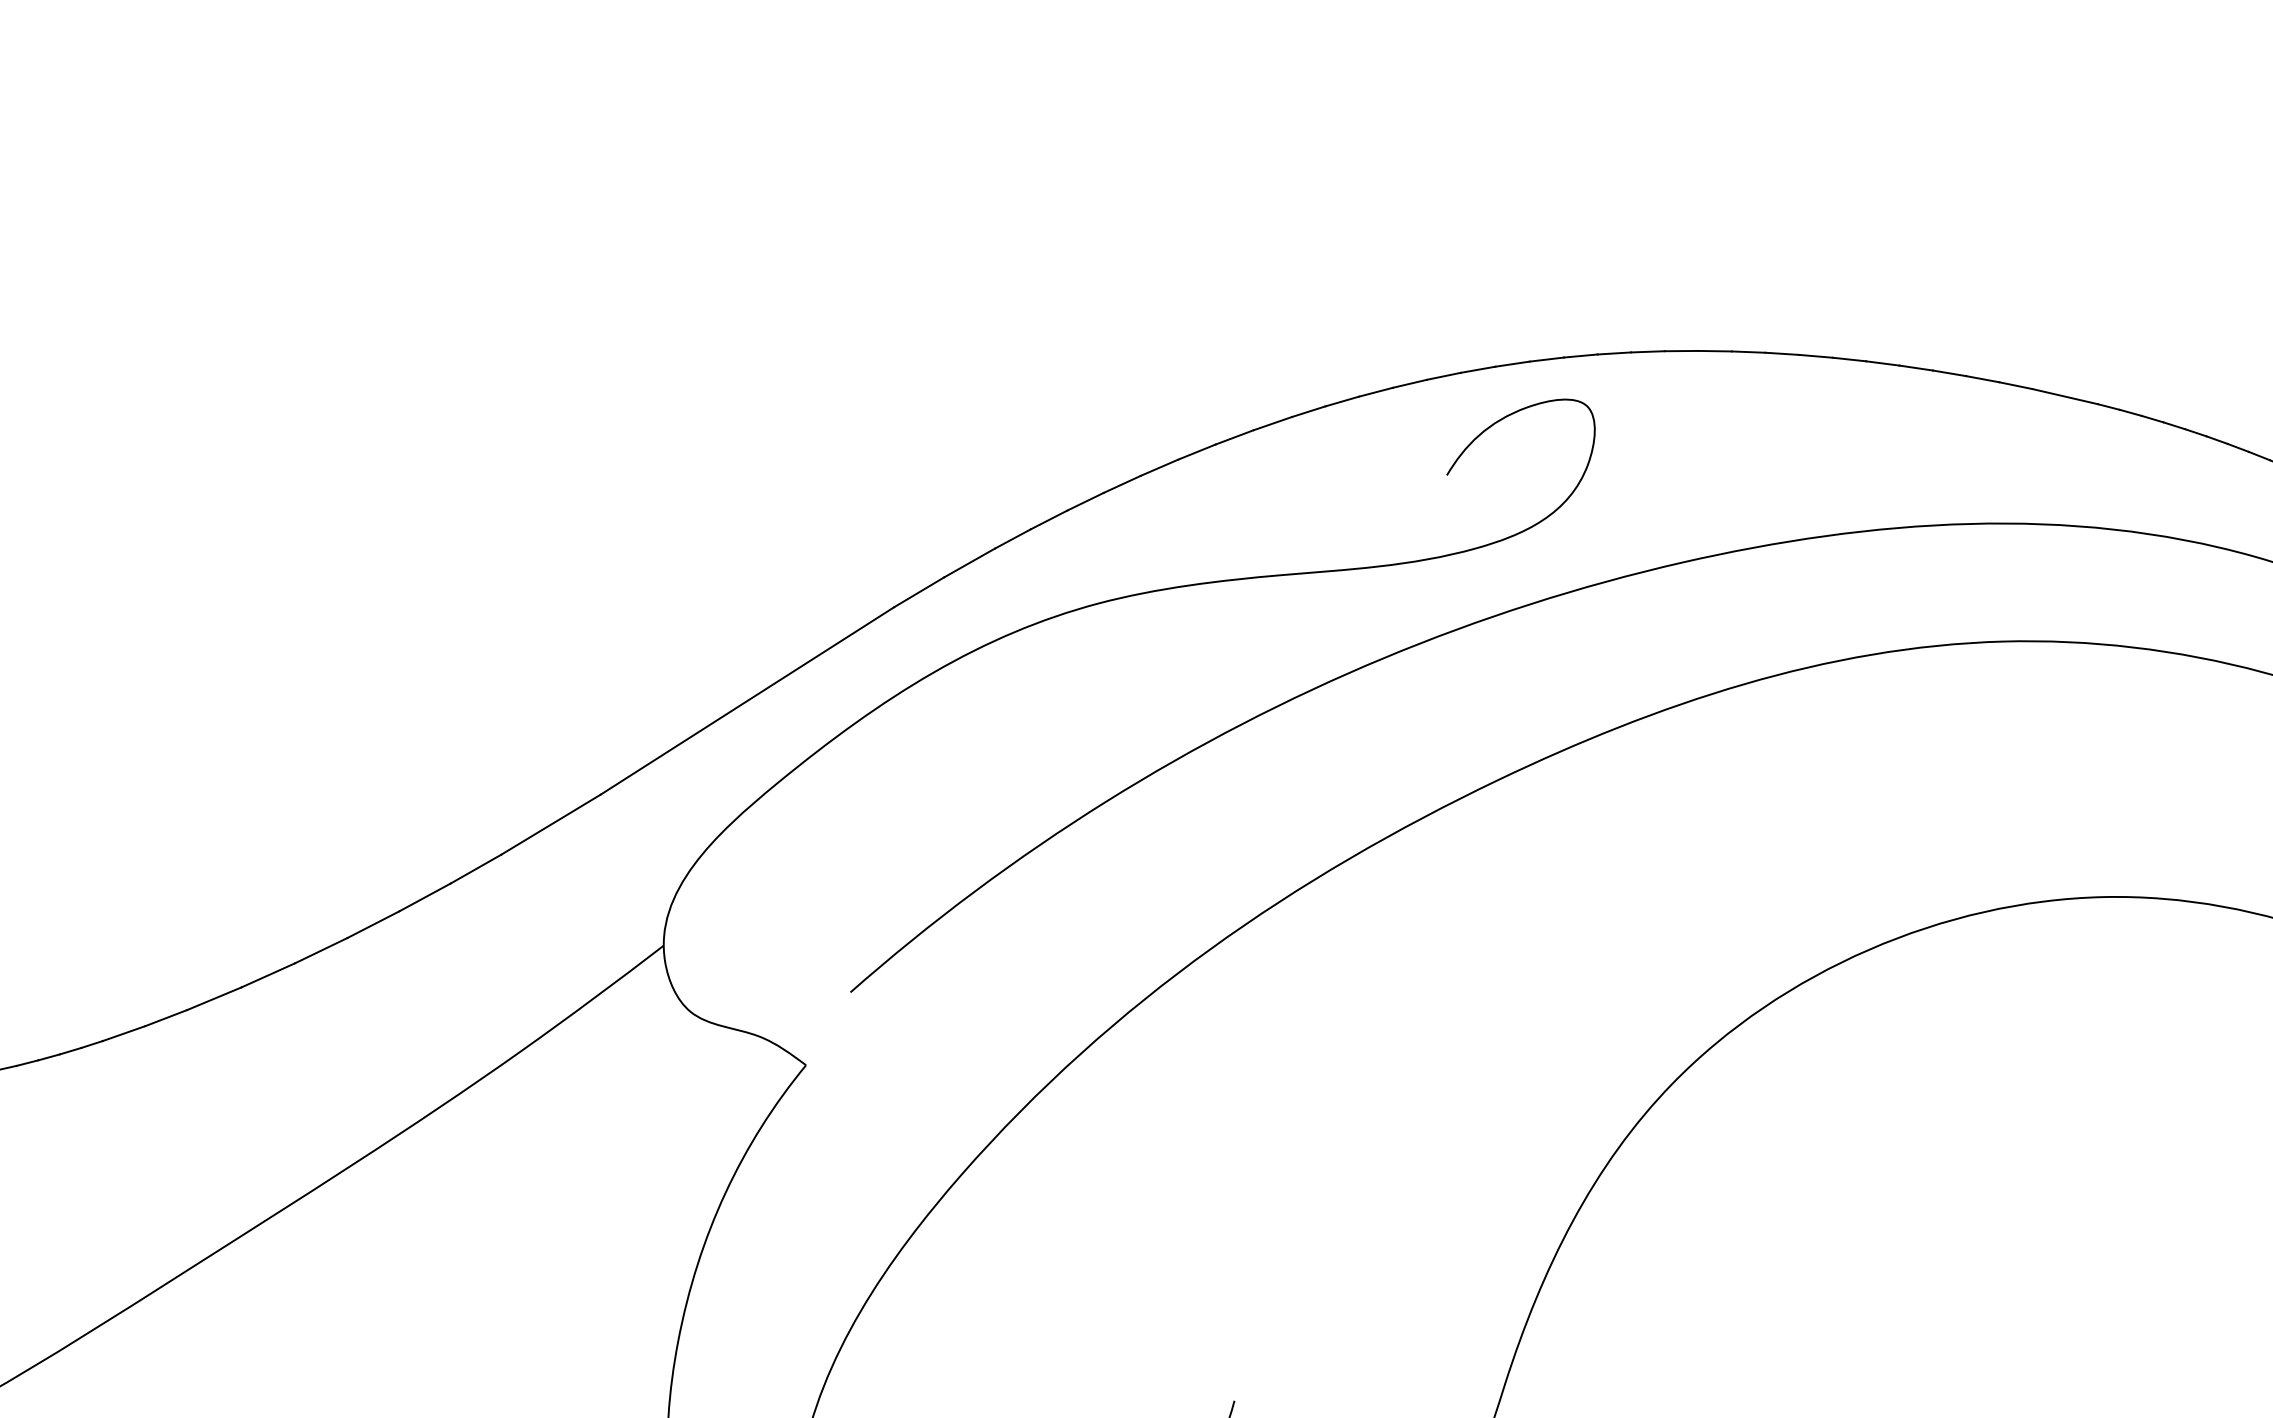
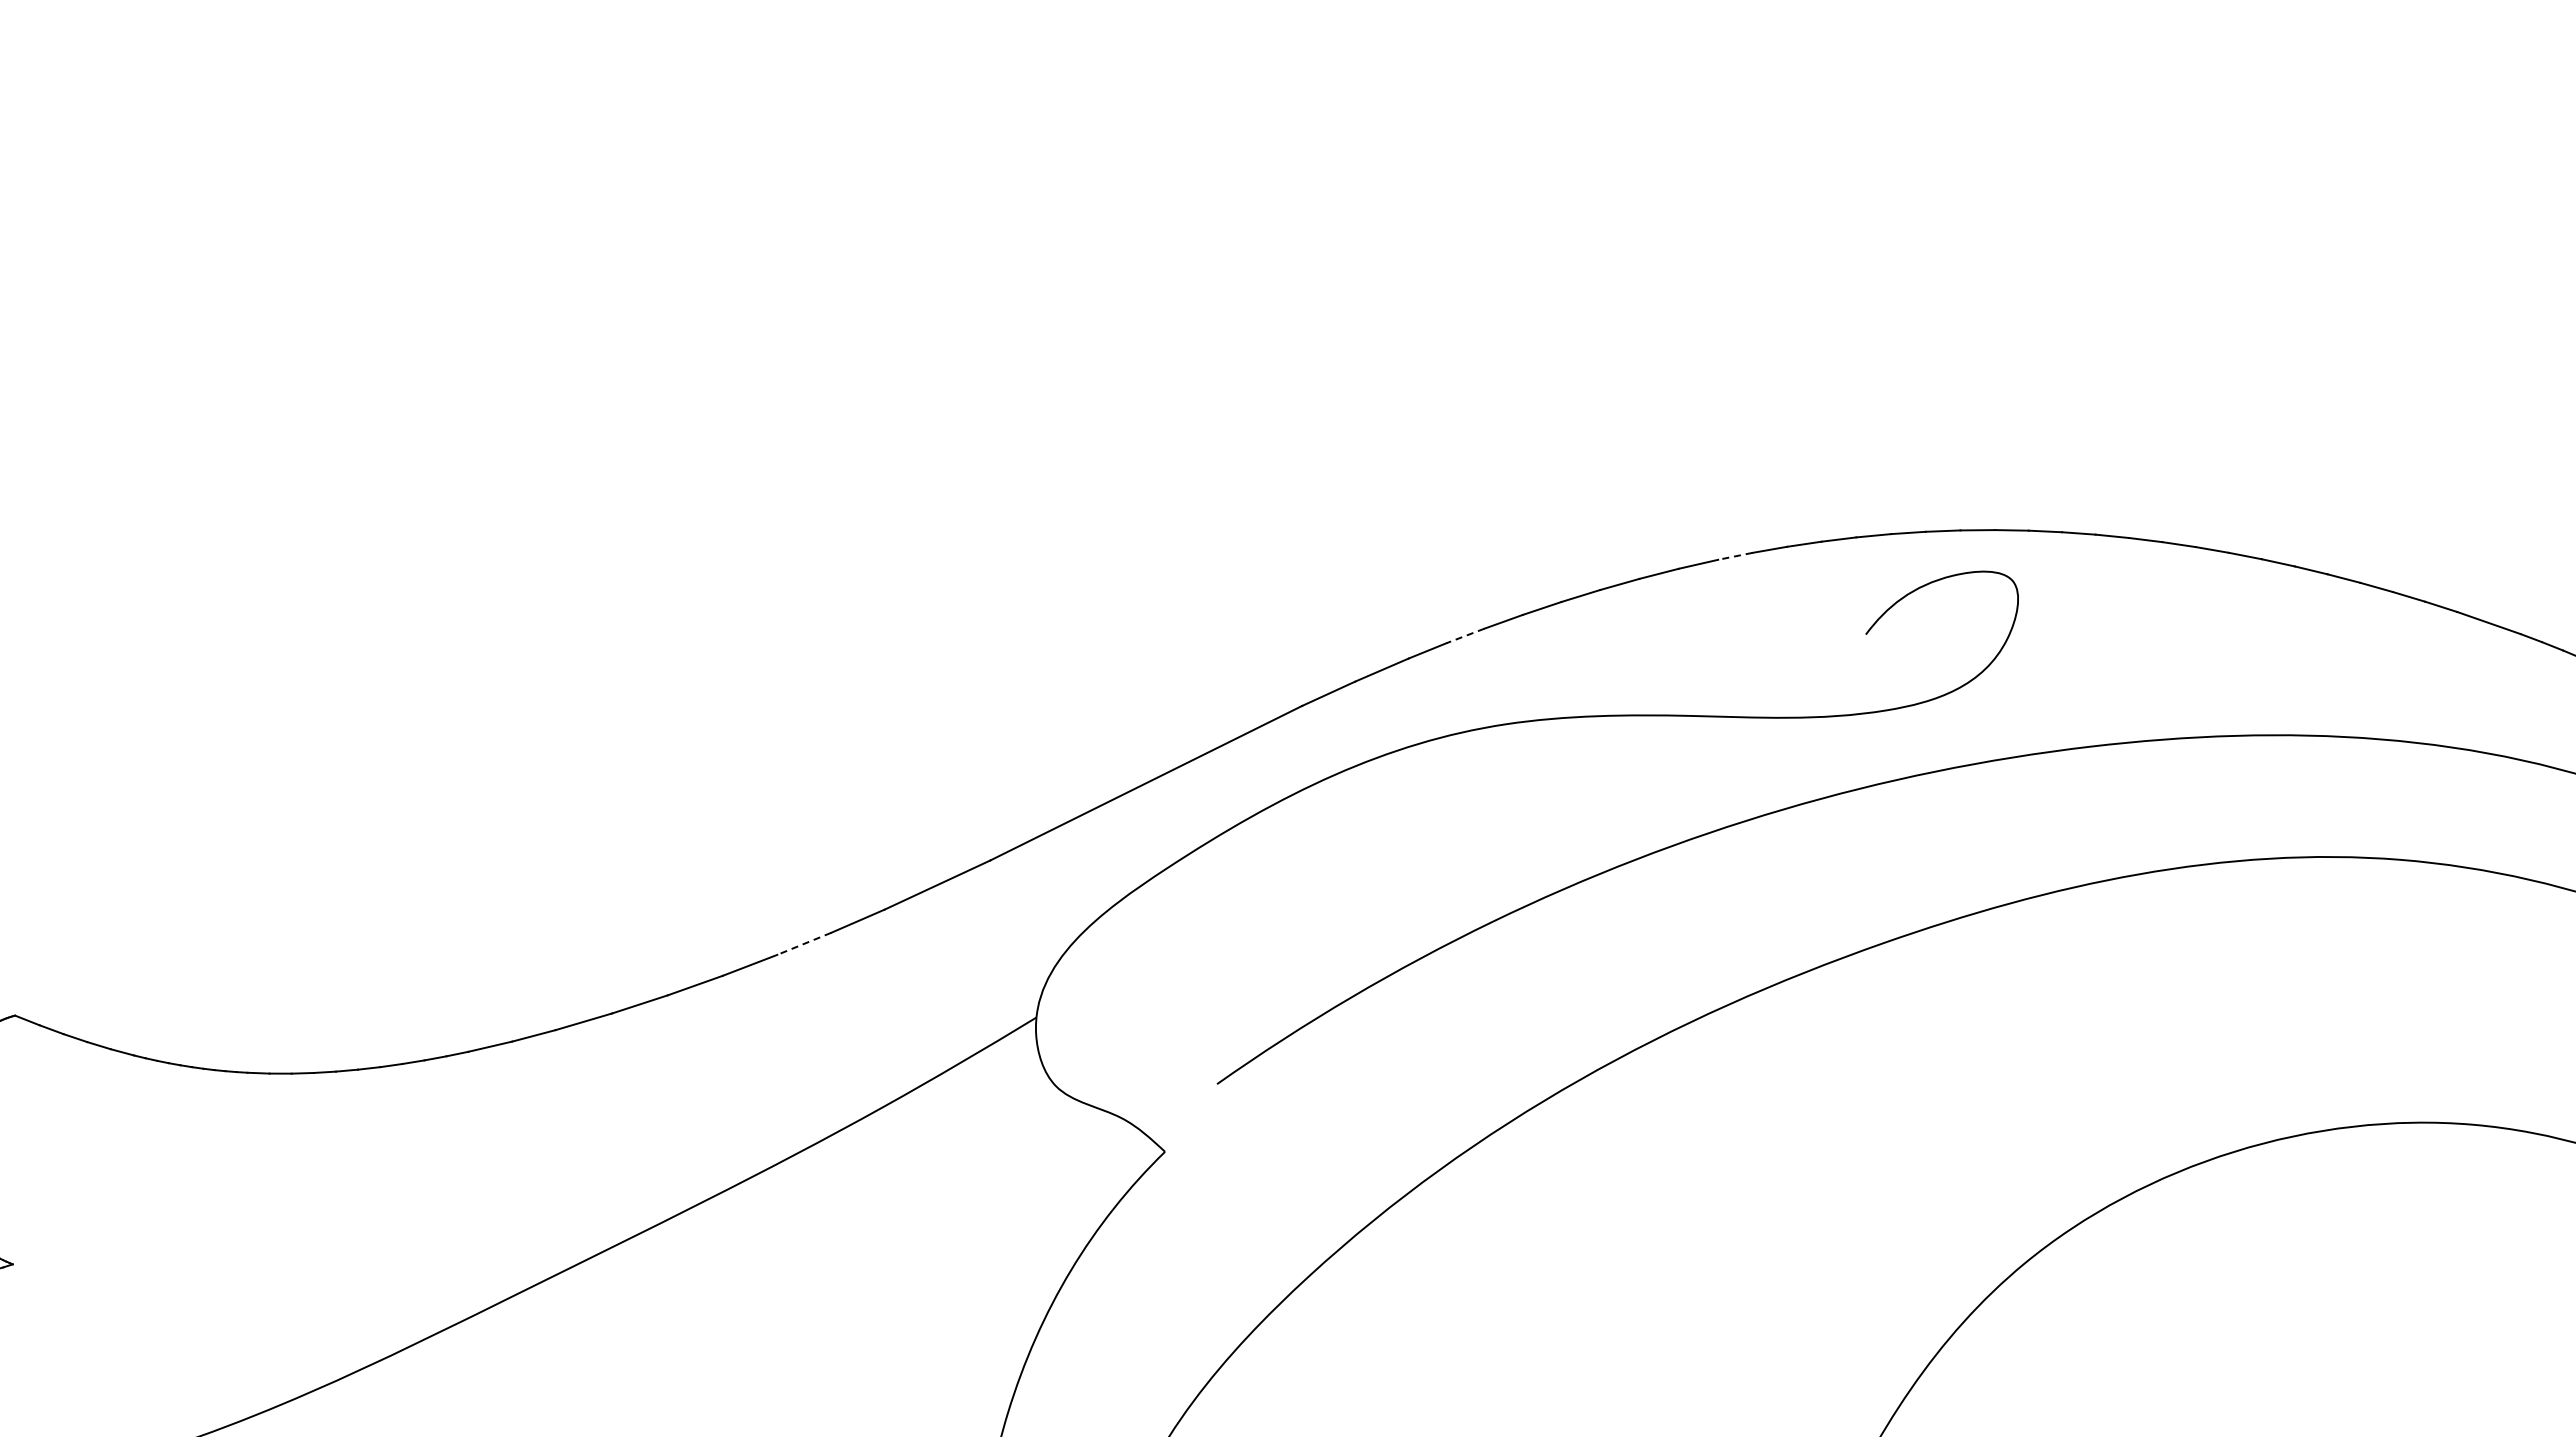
line: (1308, 411) -> (1735, 556), solid -> dashed
line: (1049, 520) -> (1465, 636), solid -> dashed
line: (424, 898) -> (803, 944), solid -> dashed

